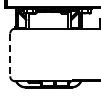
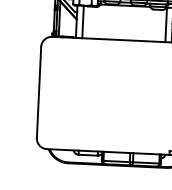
line: (10, 55) -> (39, 93), dashed -> solid

